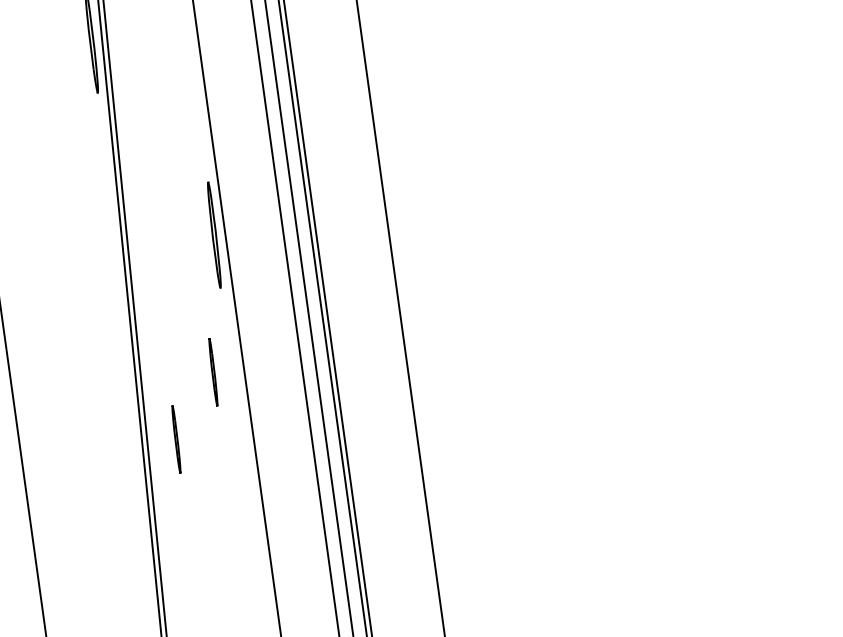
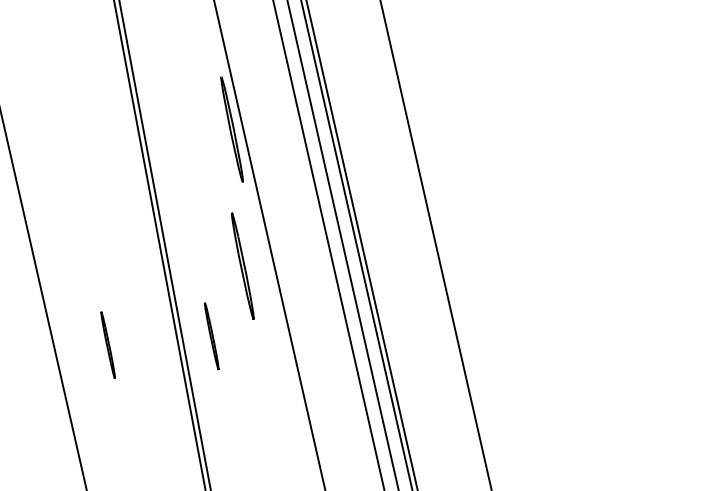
part: (213, 372) -> (242, 266), size x1.6
part: (72, 439) -> (108, 345), added

